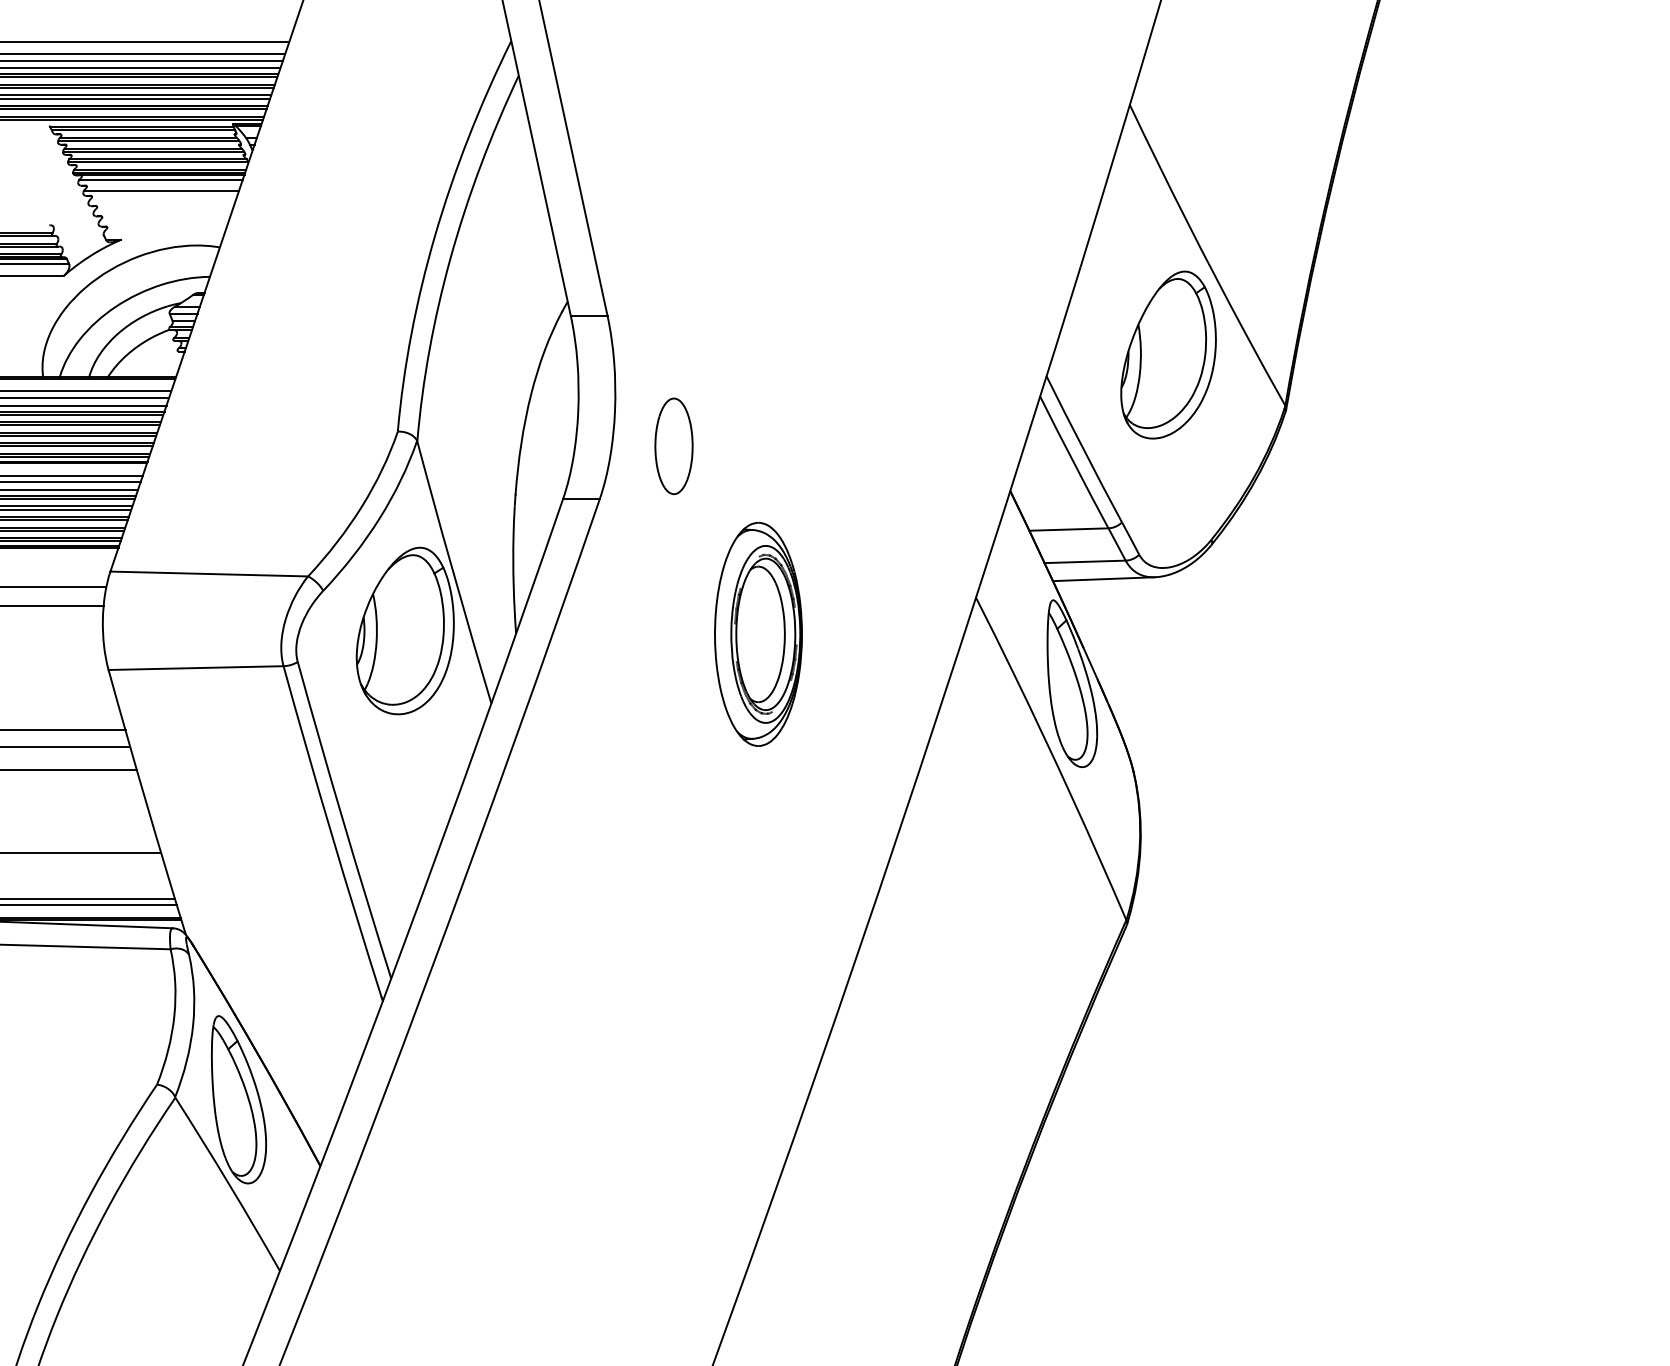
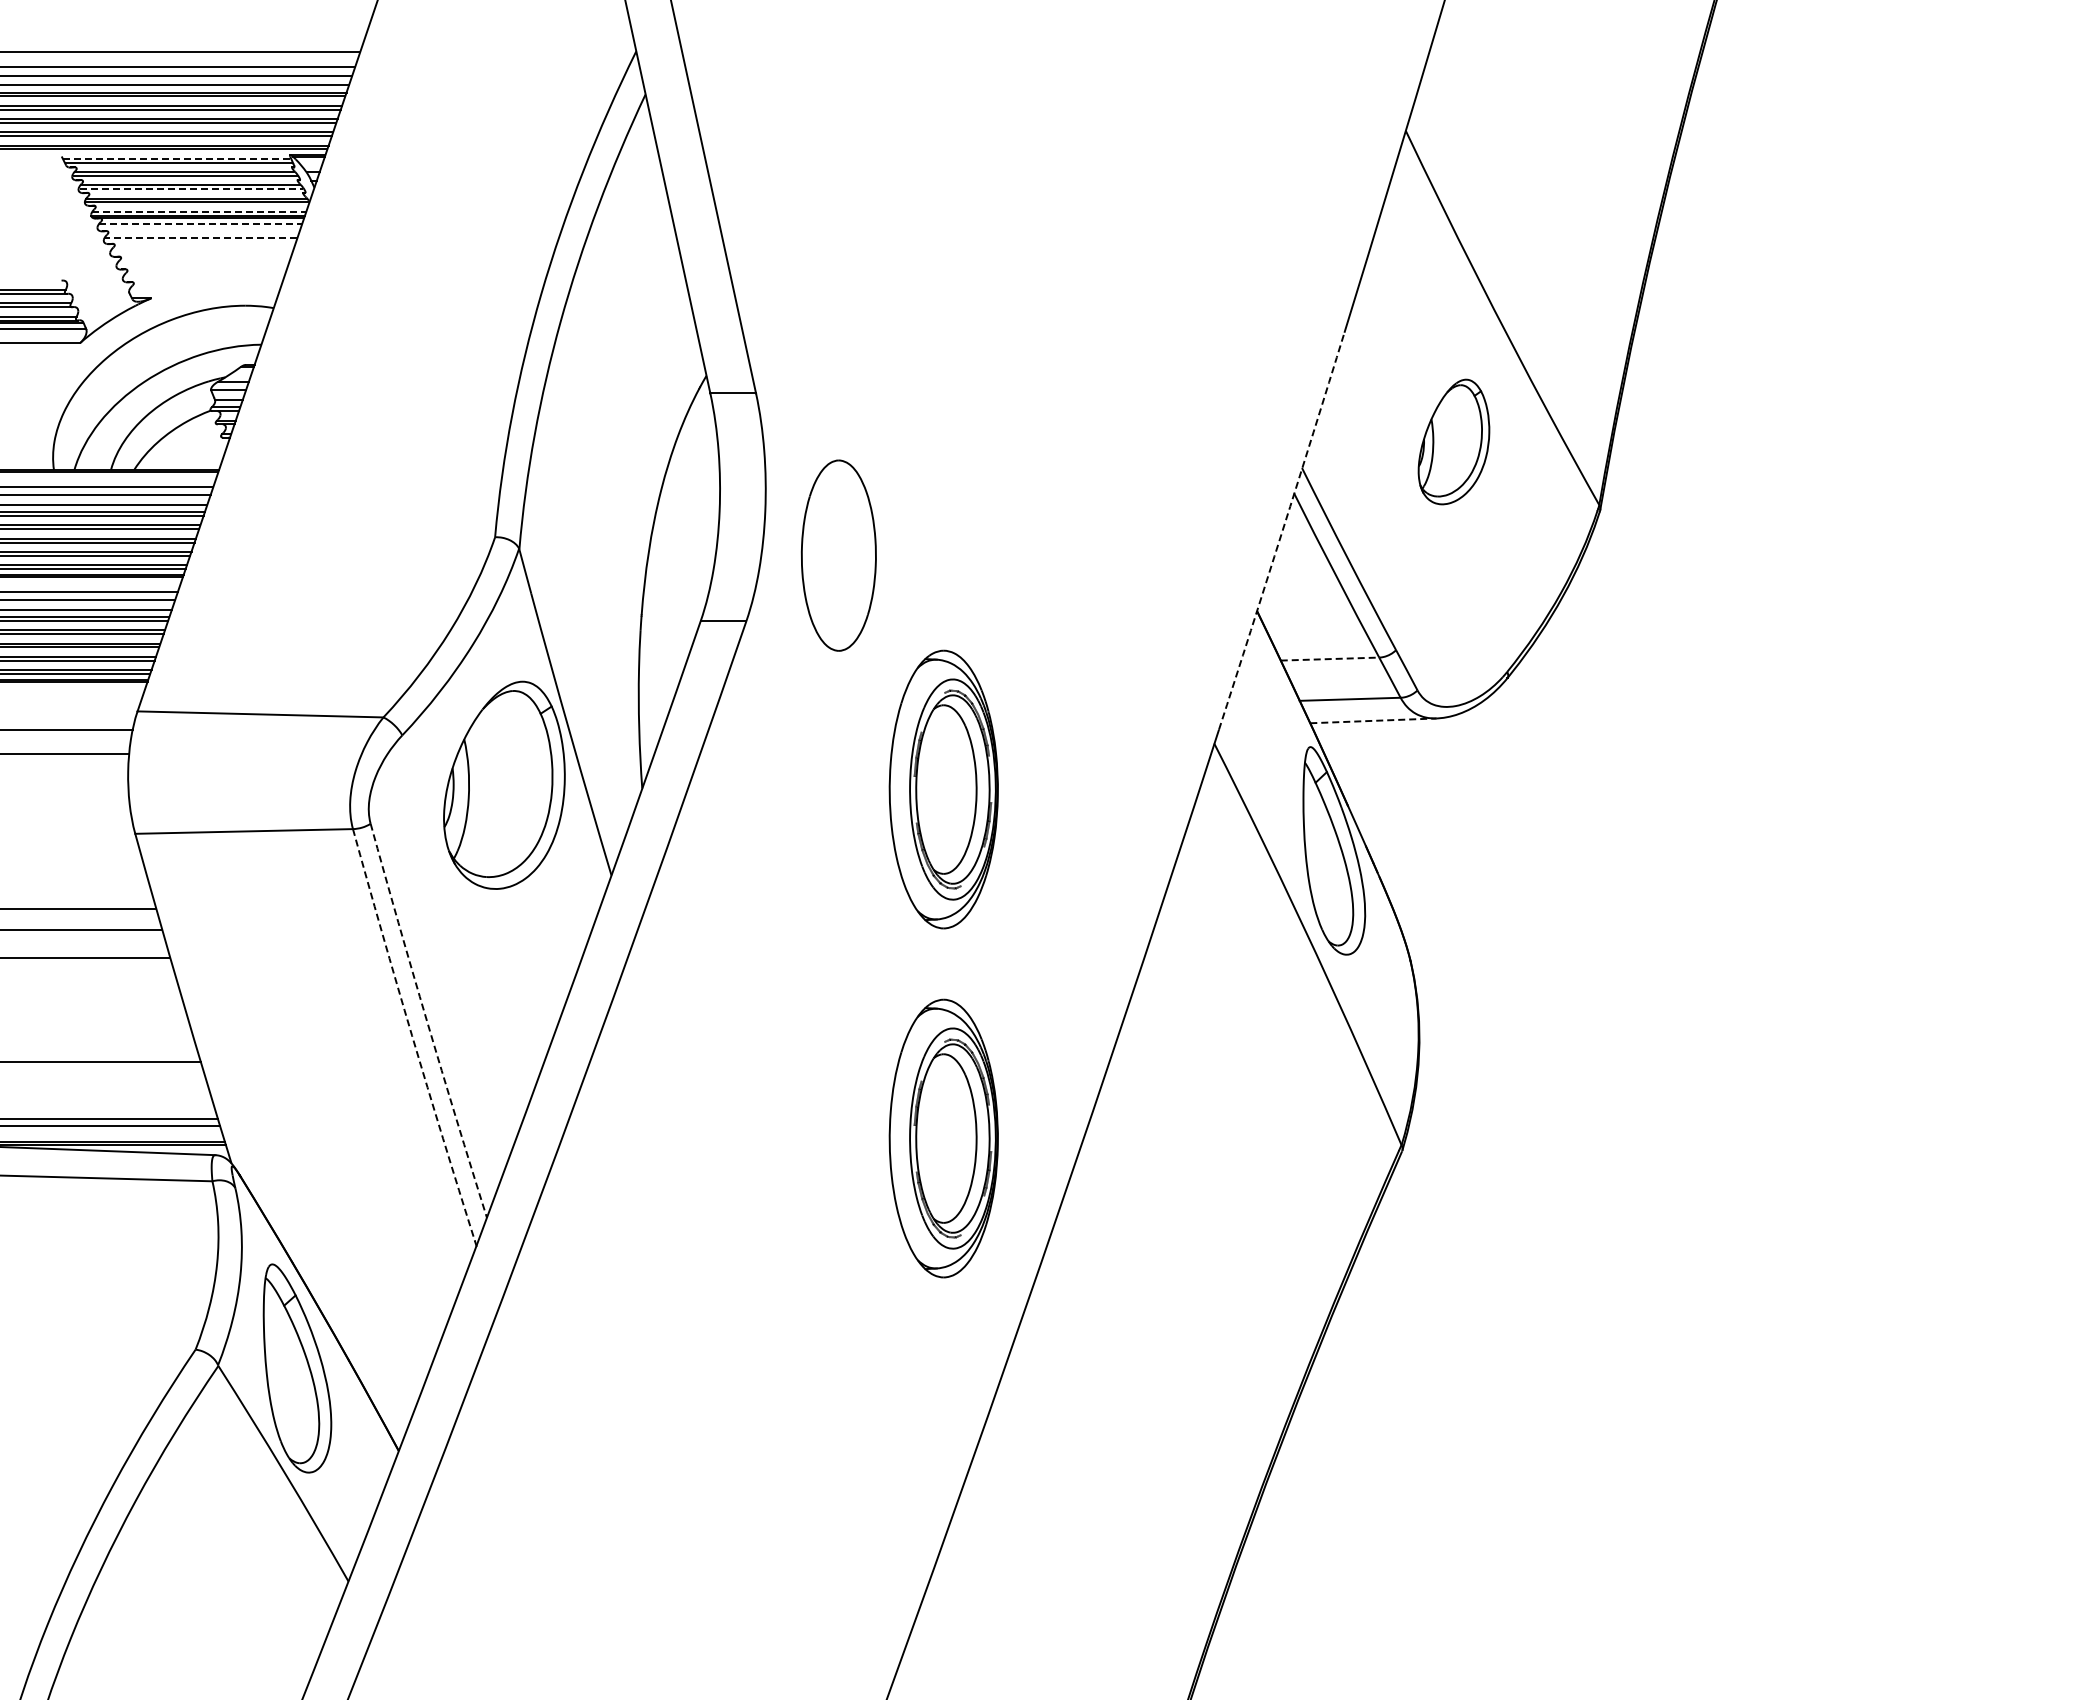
line: (142, 127) -> (177, 158), solid -> dashed
line: (153, 152) -> (191, 189), solid -> dashed
line: (160, 169) -> (199, 211), solid -> dashed
line: (161, 180) -> (200, 224), solid -> dashed
line: (161, 191) -> (200, 238), solid -> dashed
part: (1168, 354) -> (1453, 441), size x0.6
arc: (1030, 426) -> (1282, 531), solid -> dashed
part: (673, 446) -> (838, 555), size x1.6
line: (1069, 529) -> (1330, 659), solid -> dashed
line: (1104, 578) -> (1374, 720), solid -> dashed
arc: (343, 820) -> (427, 1021), solid -> dashed
arc: (331, 832) -> (412, 1035), solid -> dashed
part: (758, 914) -> (943, 1138), added

